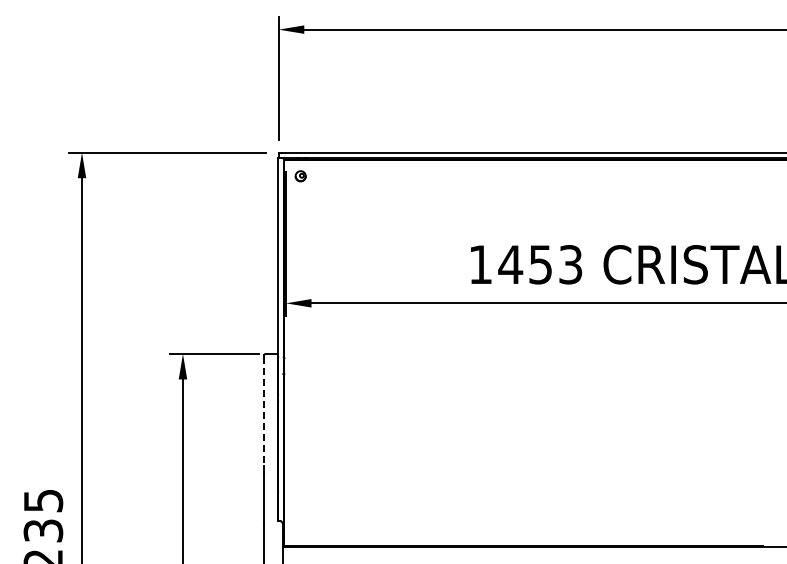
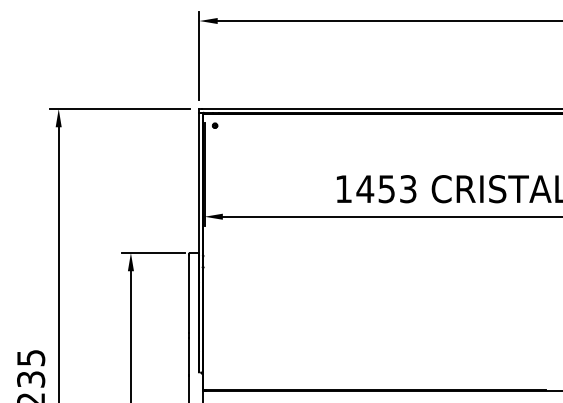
part: (300, 175) -> (214, 125), size x0.62
line: (264, 411) -> (189, 294), dashed -> solid

